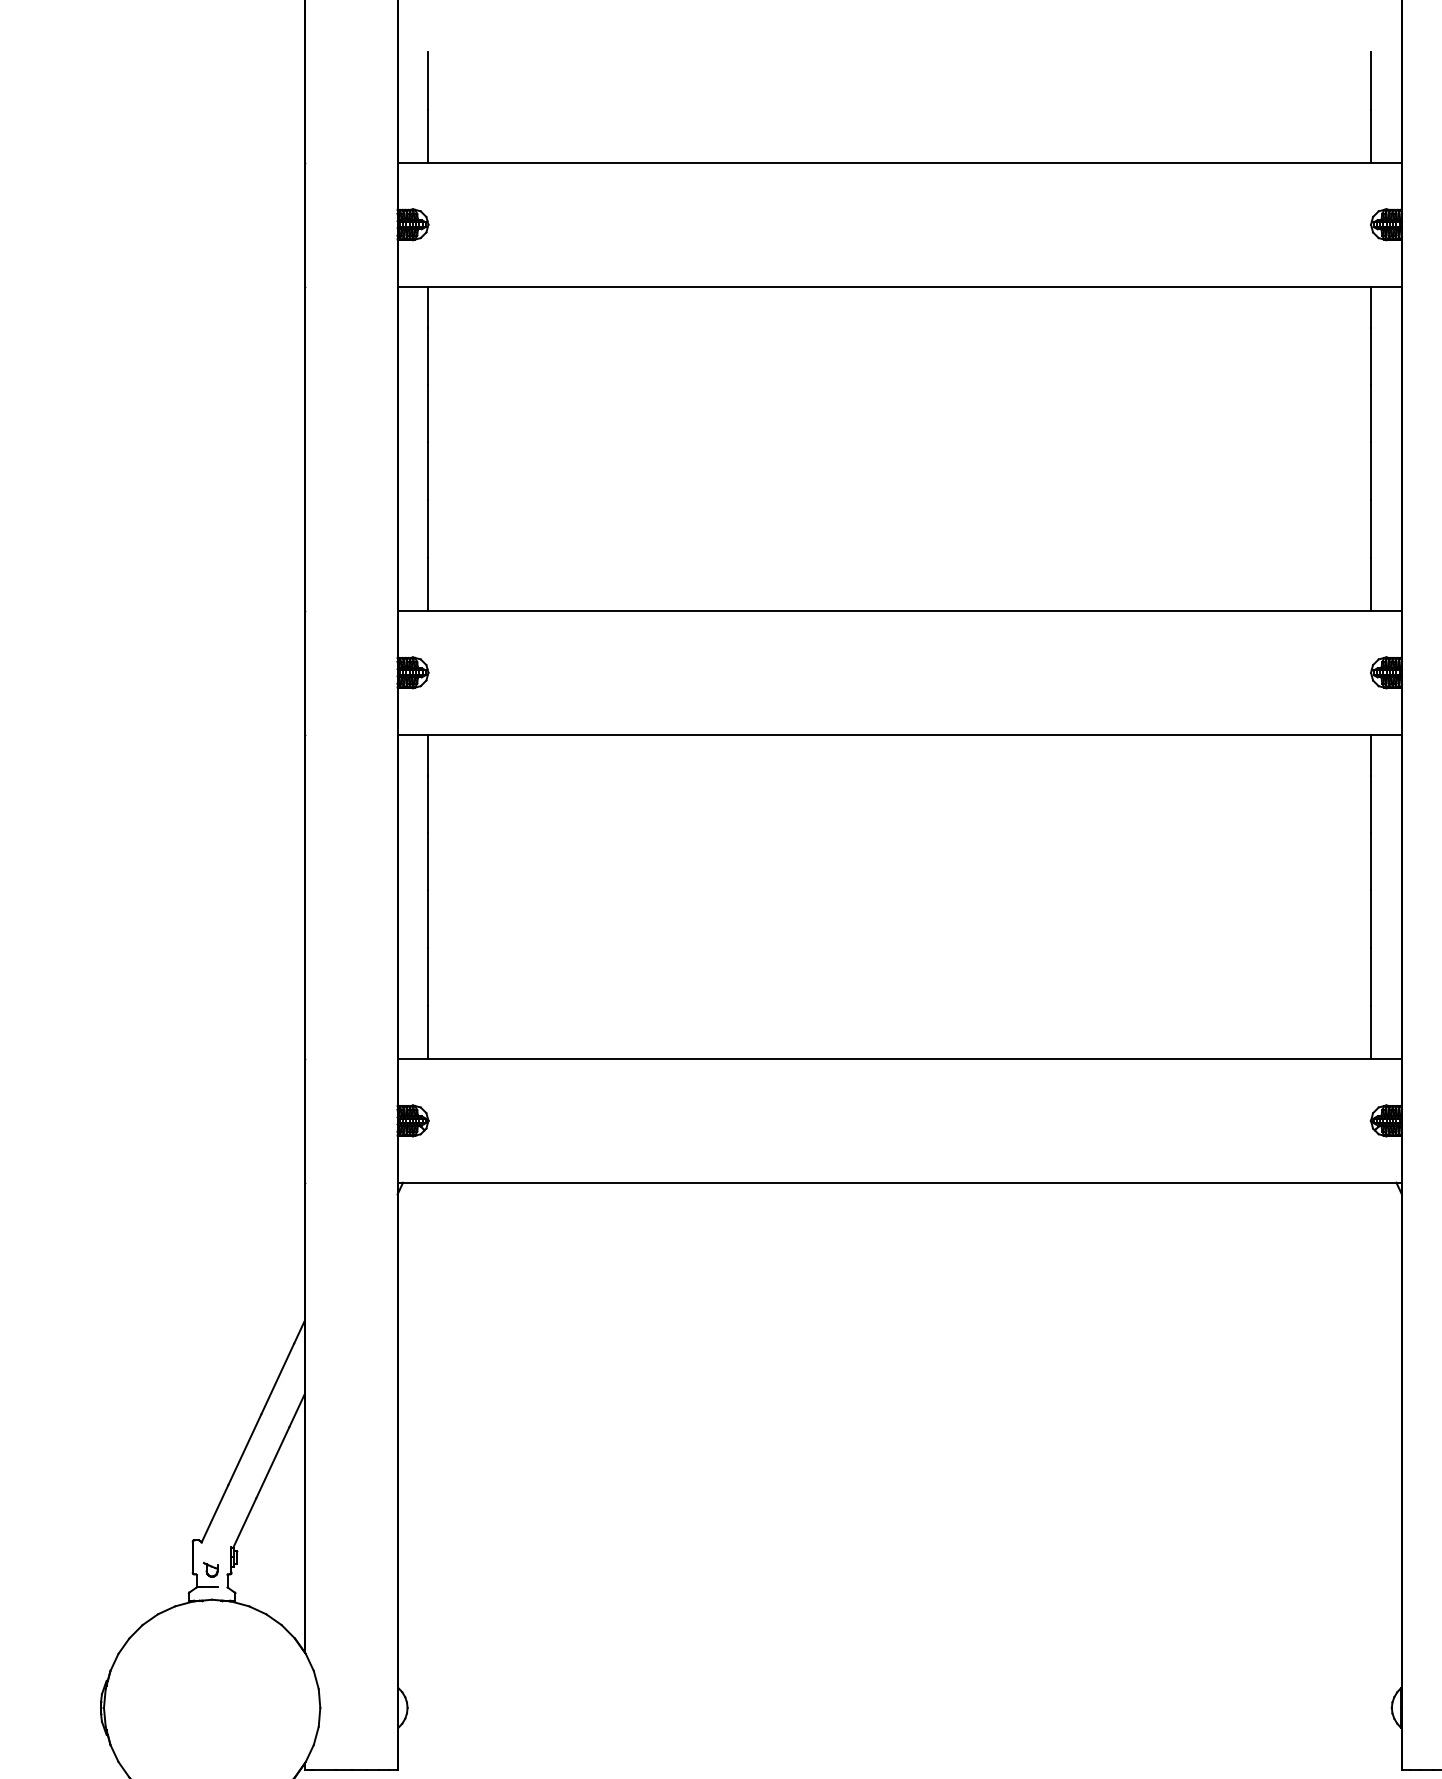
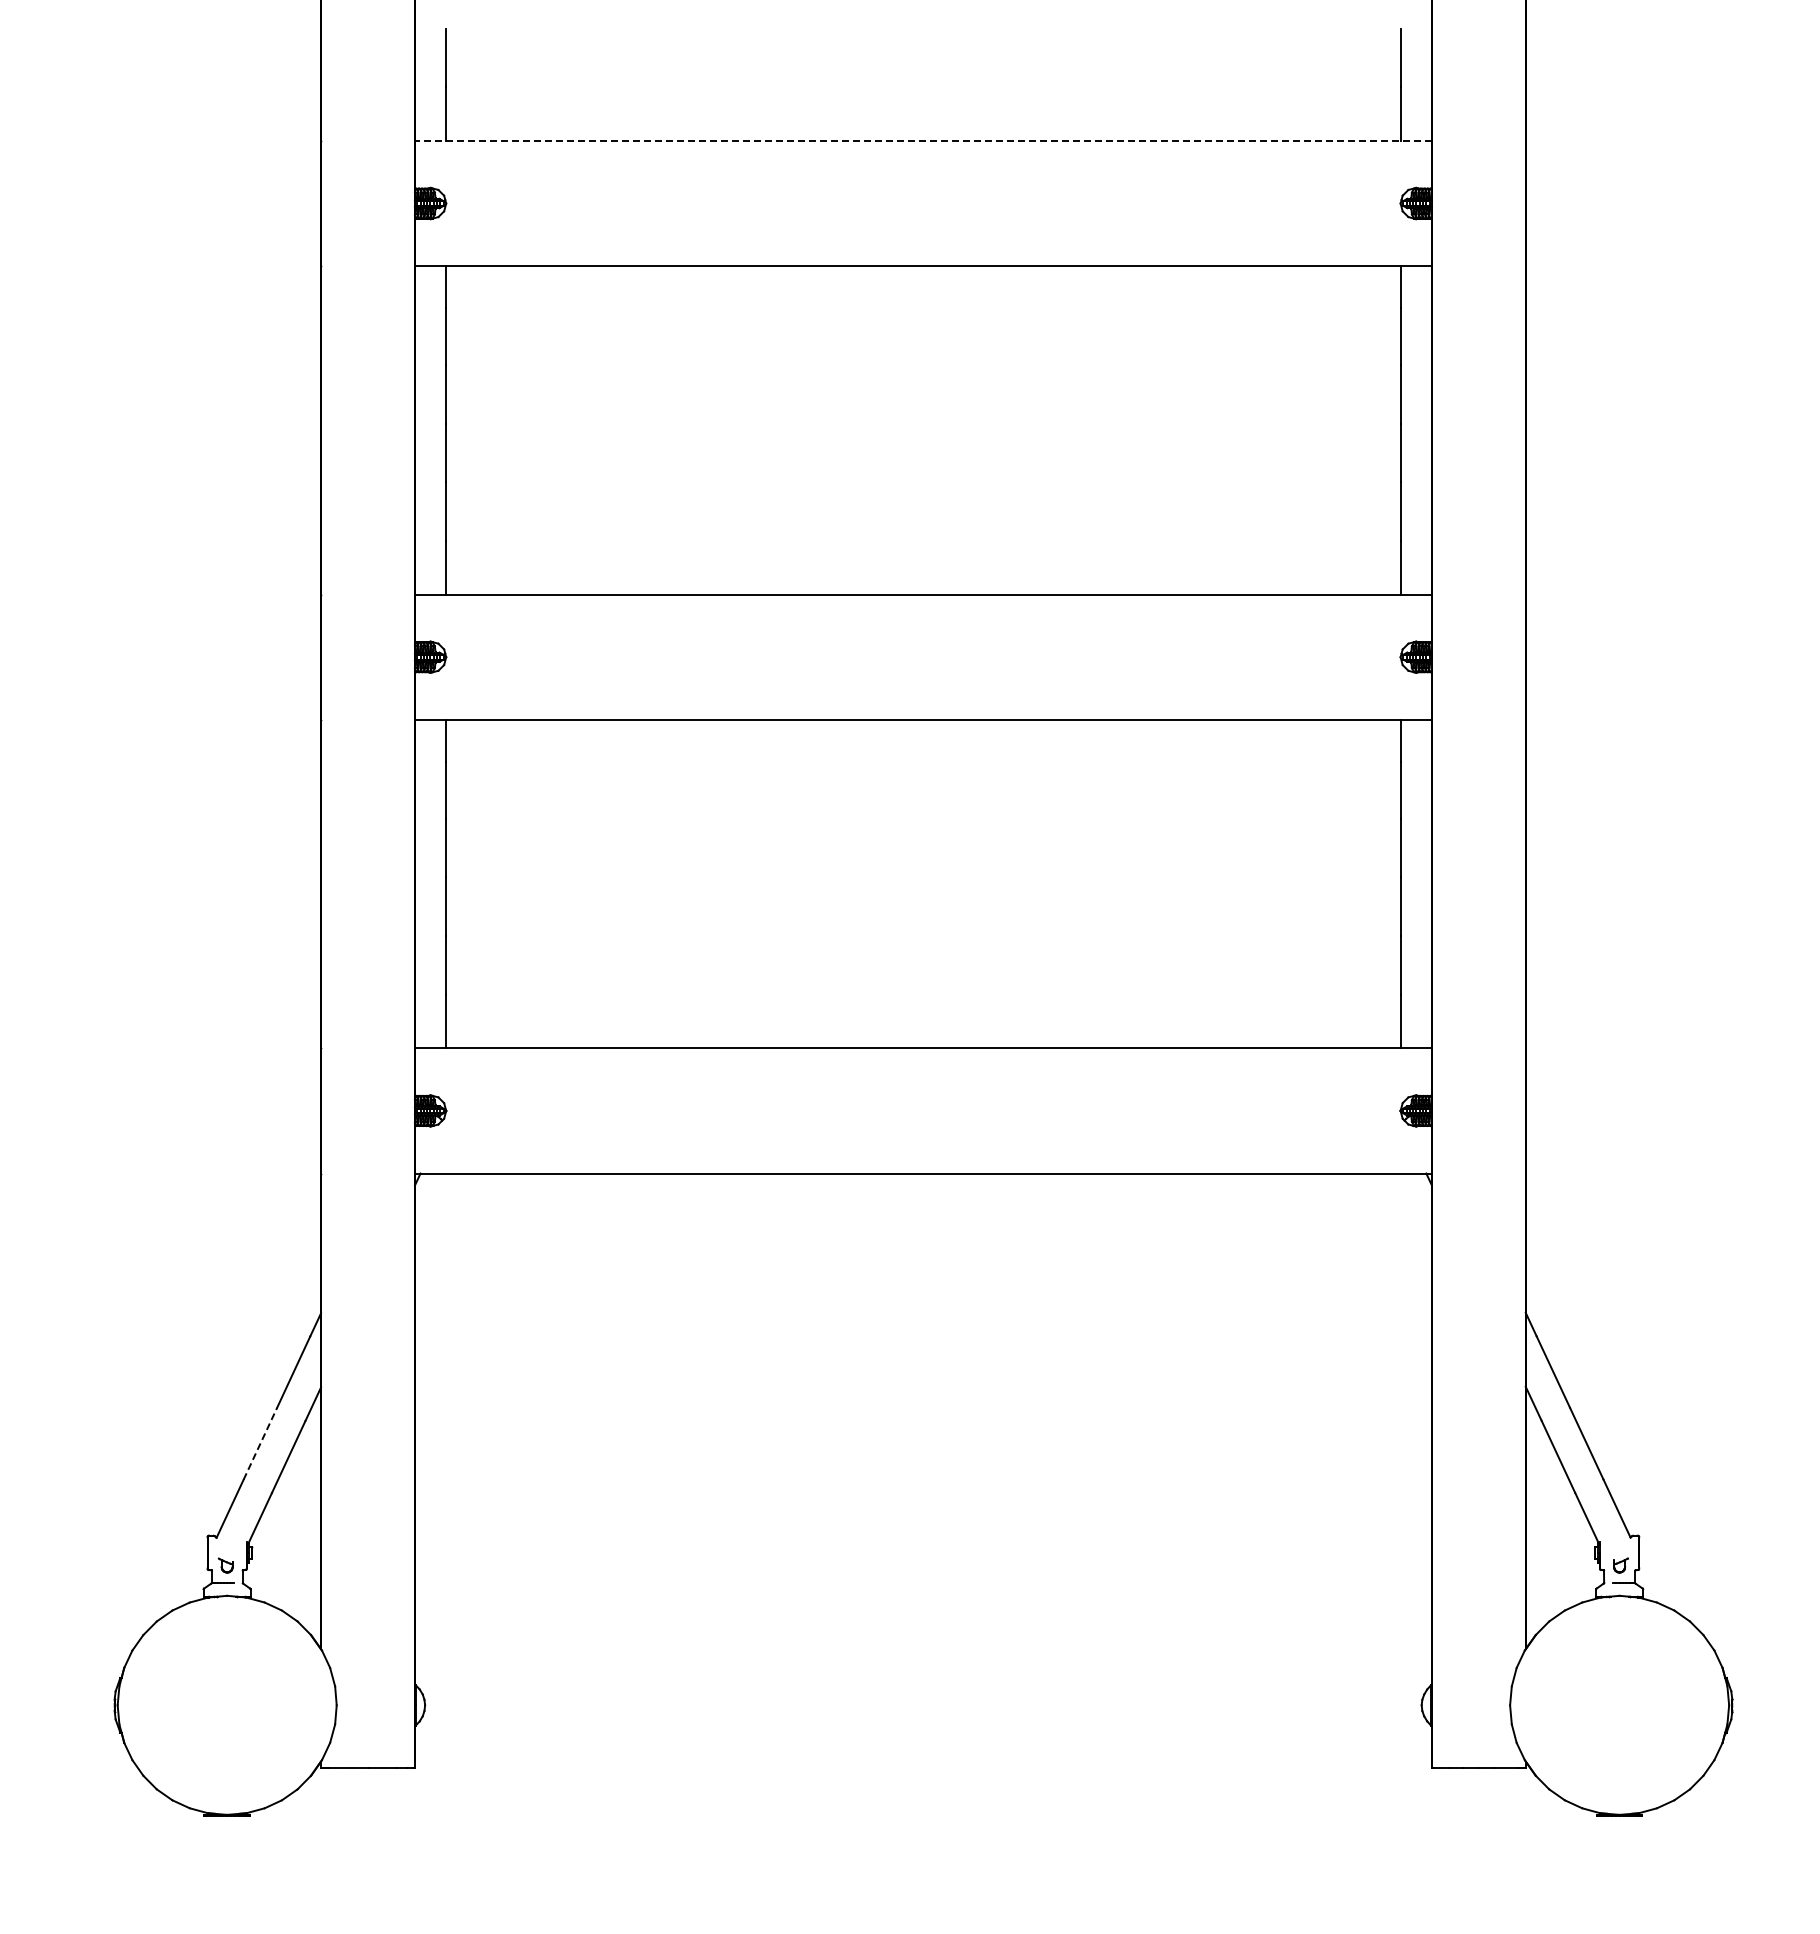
line: (898, 162) -> (922, 140), solid -> dashed
line: (245, 1449) -> (260, 1443), solid -> dashed

